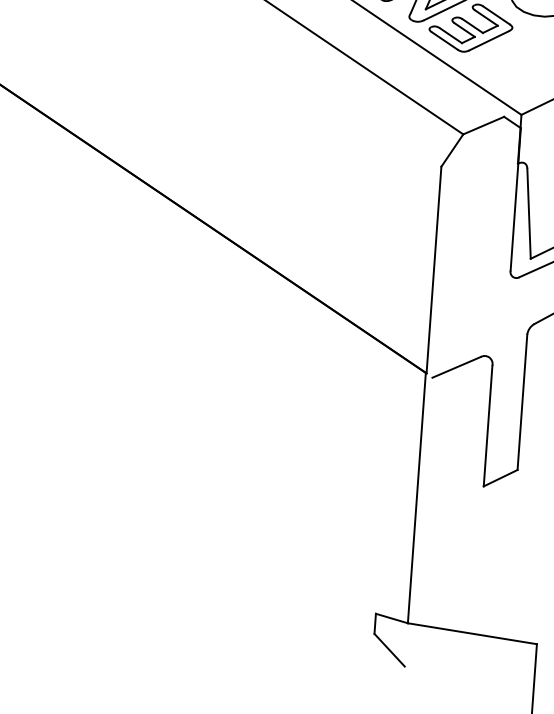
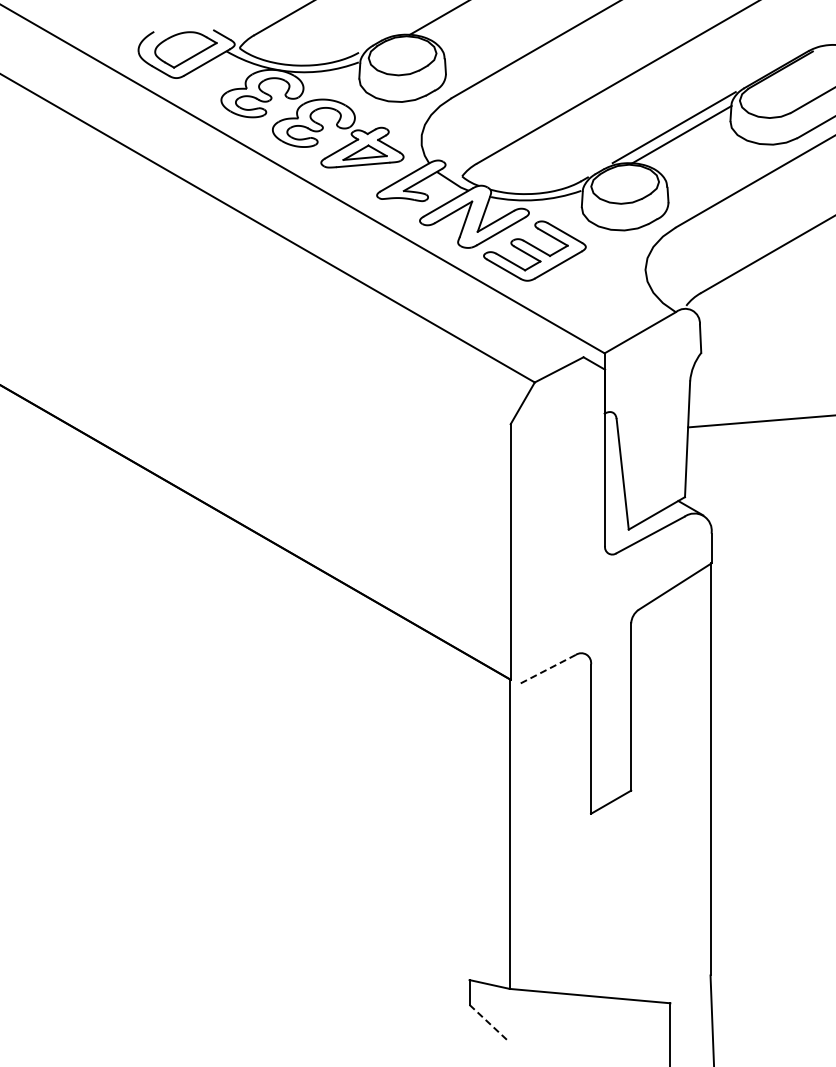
line: (456, 367) -> (546, 670), solid -> dashed
line: (390, 650) -> (490, 1024), solid -> dashed

